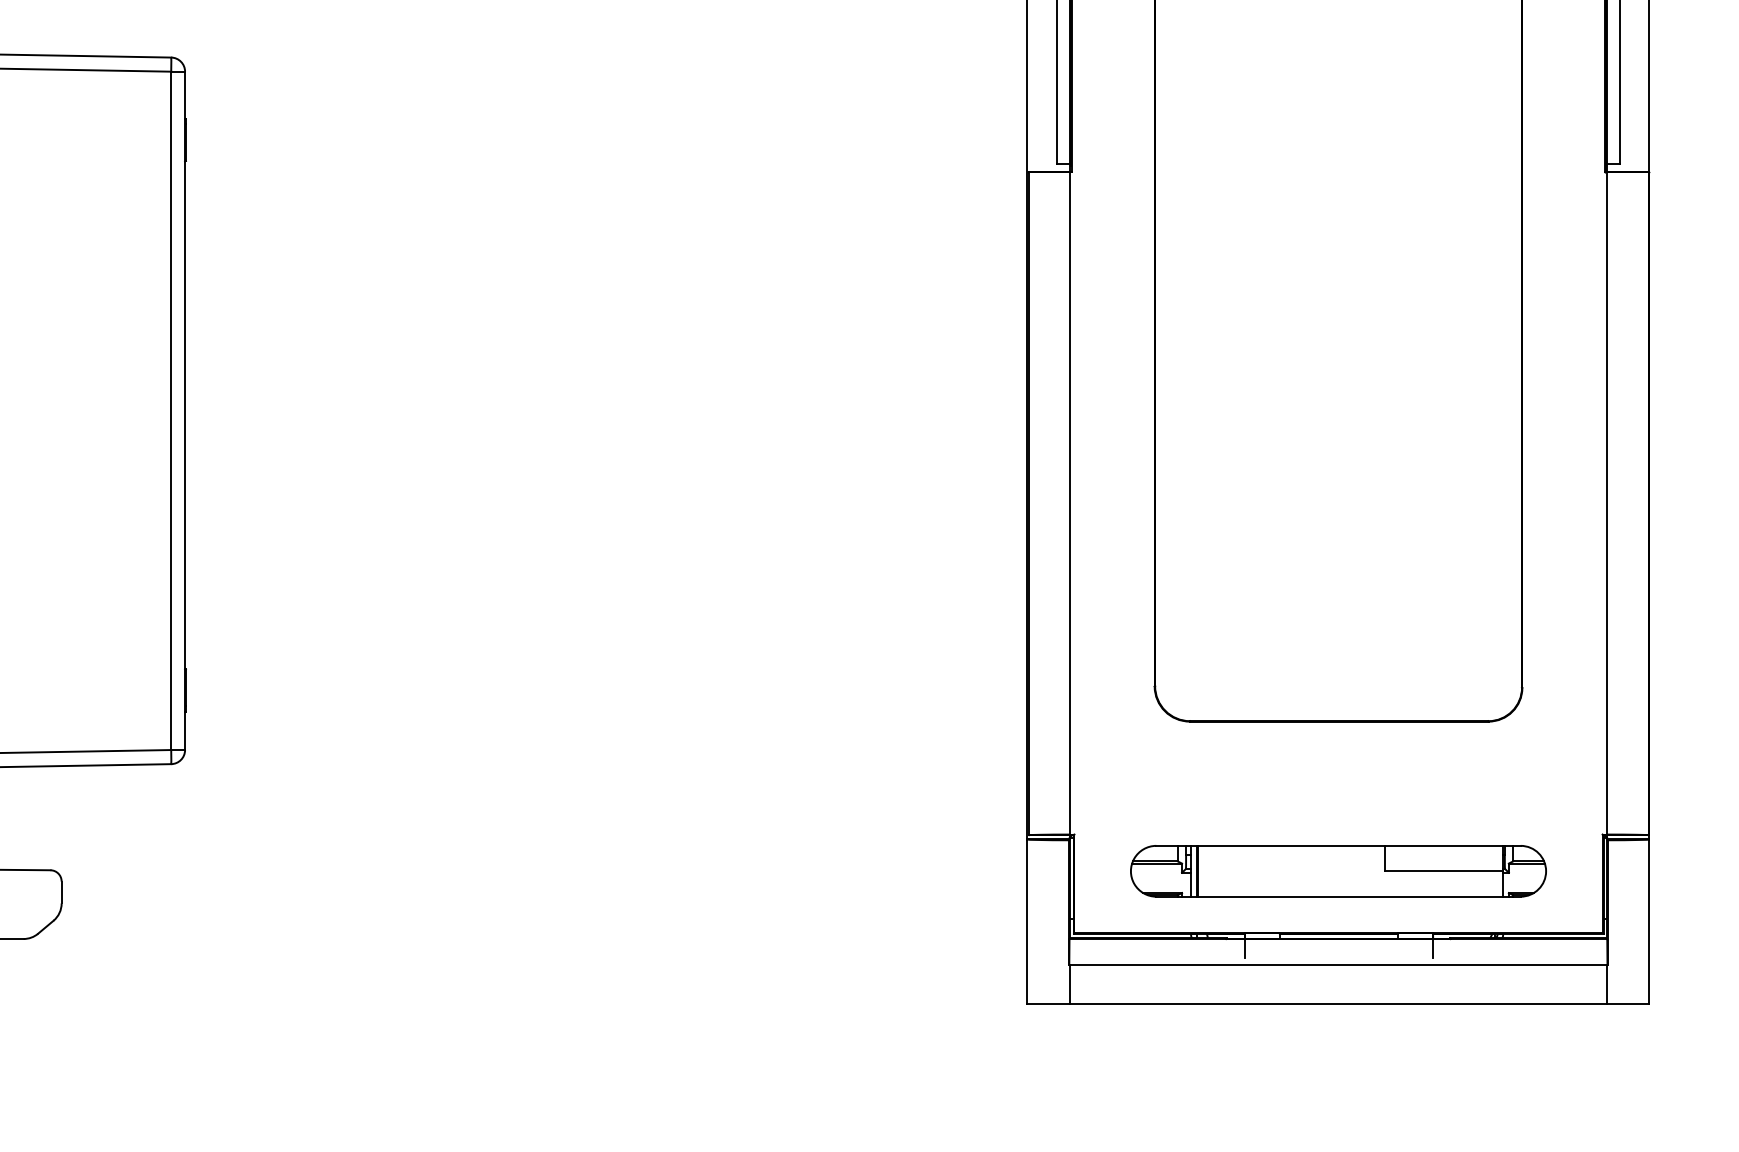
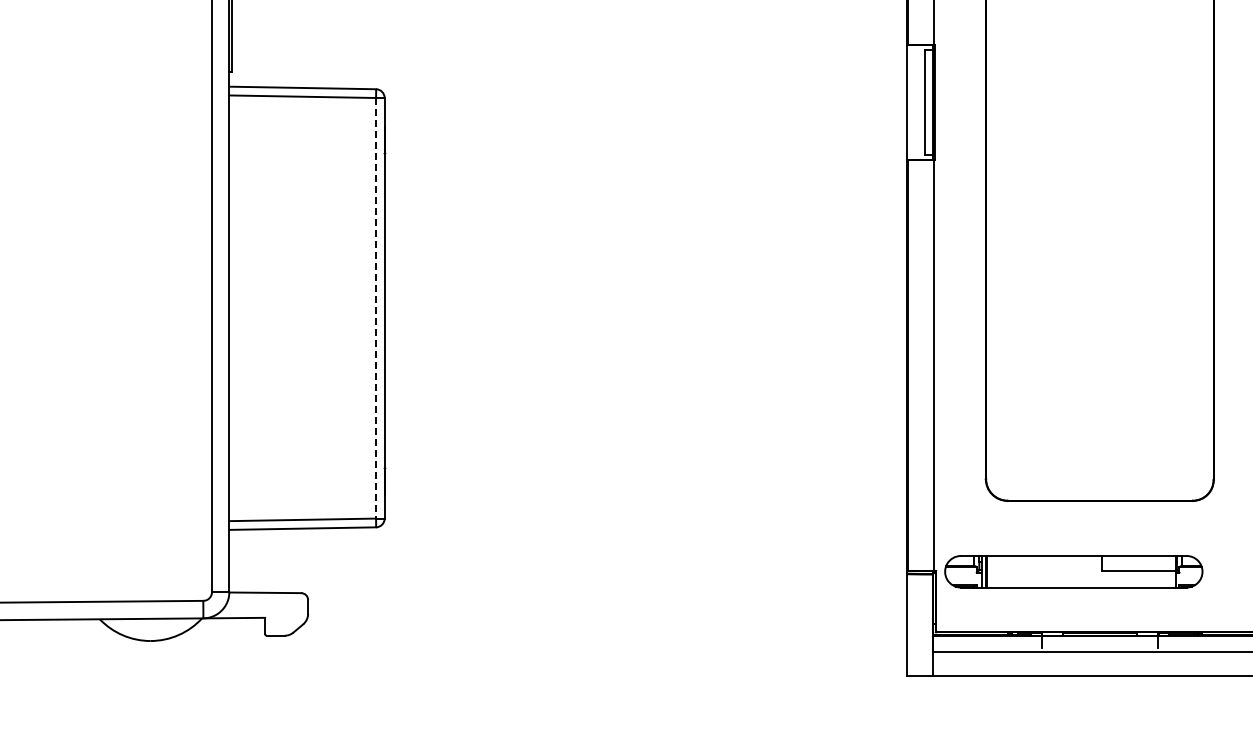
line: (171, 411) -> (376, 308), solid -> dashed
part: (1338, 870) -> (1073, 571), moved

